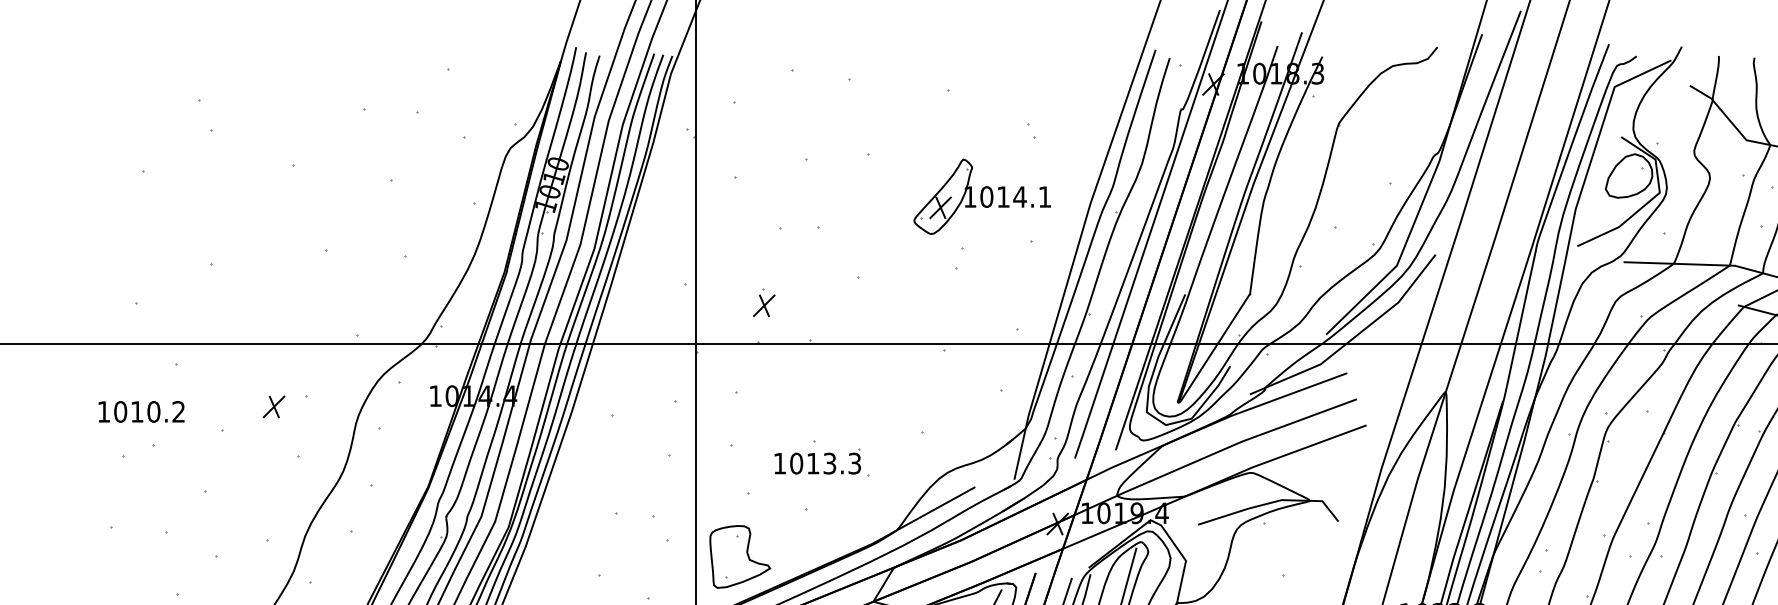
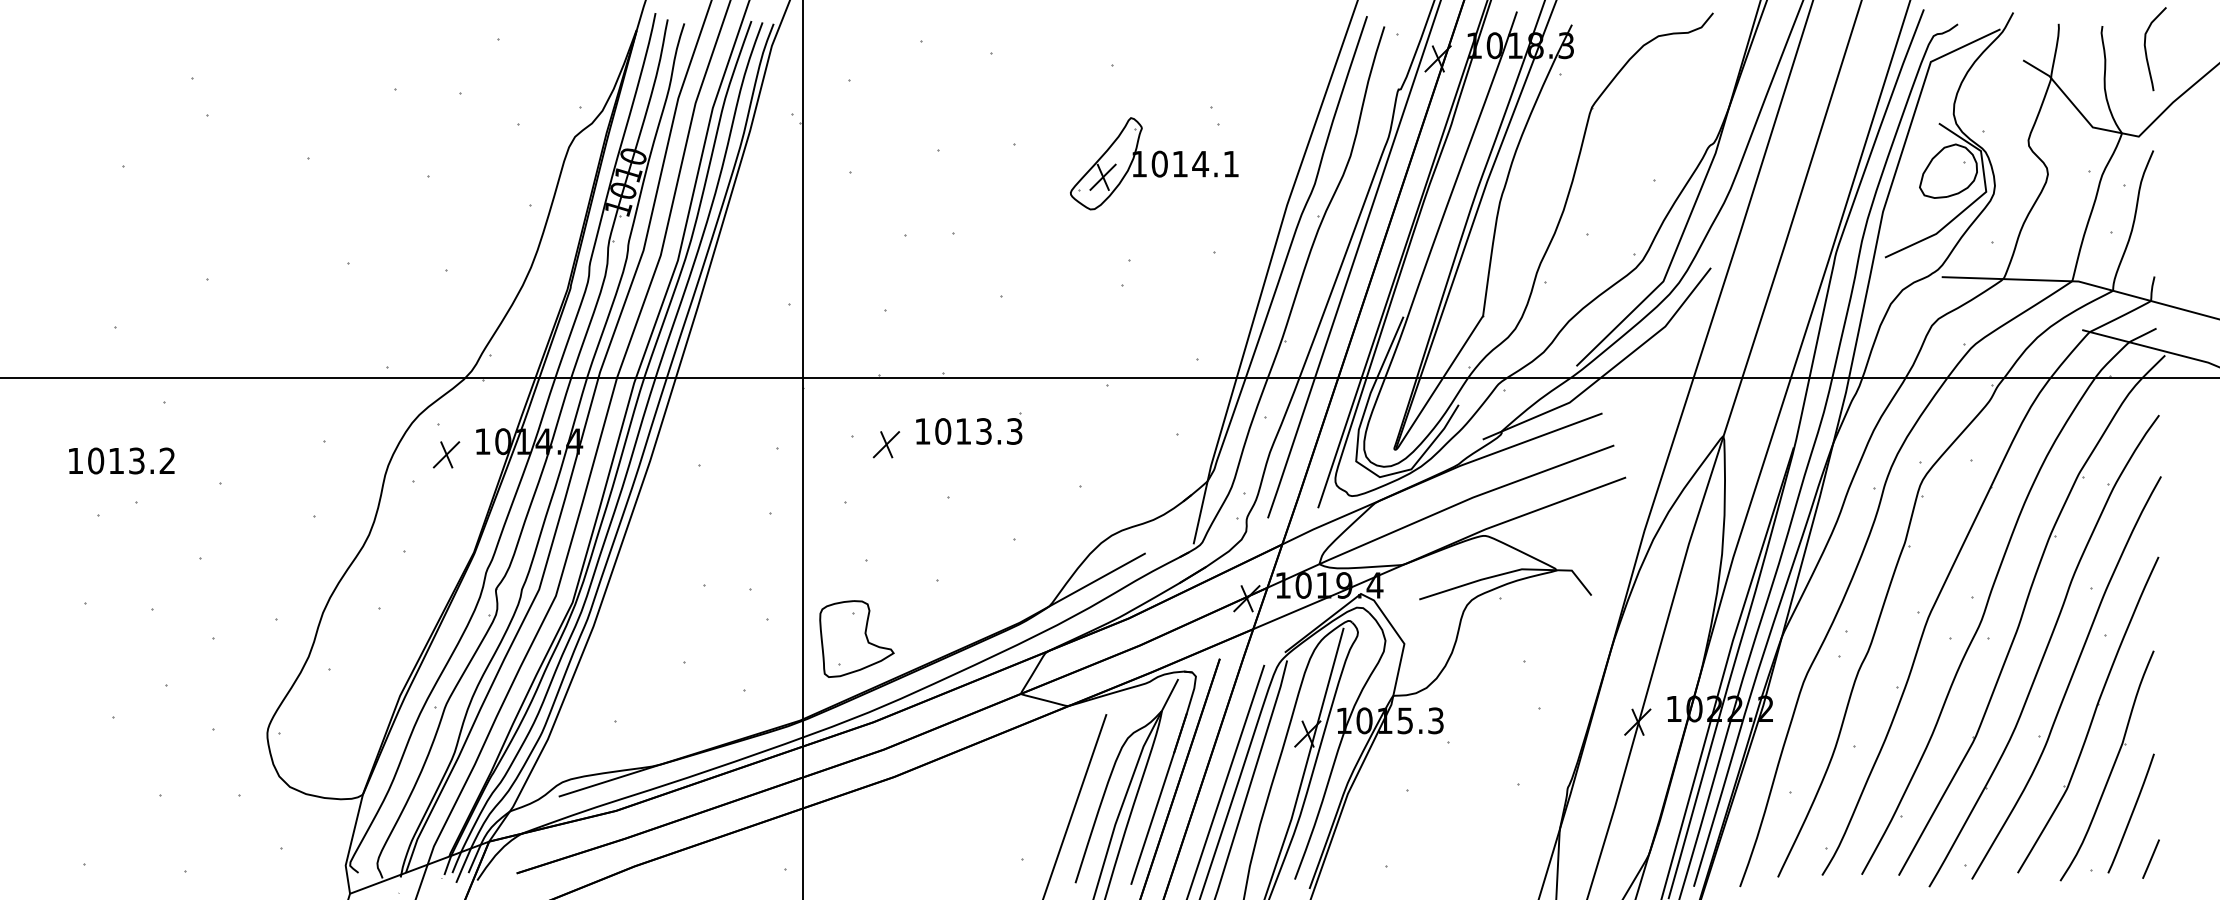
part: (982, 196) -> (1154, 163), moved
part: (764, 305) -> (886, 444), moved
part: (274, 406) -> (446, 454), moved
text: (153, 411) -> (136, 460), 1010.2 -> 1013.2
part: (818, 461) -> (969, 428), moved

